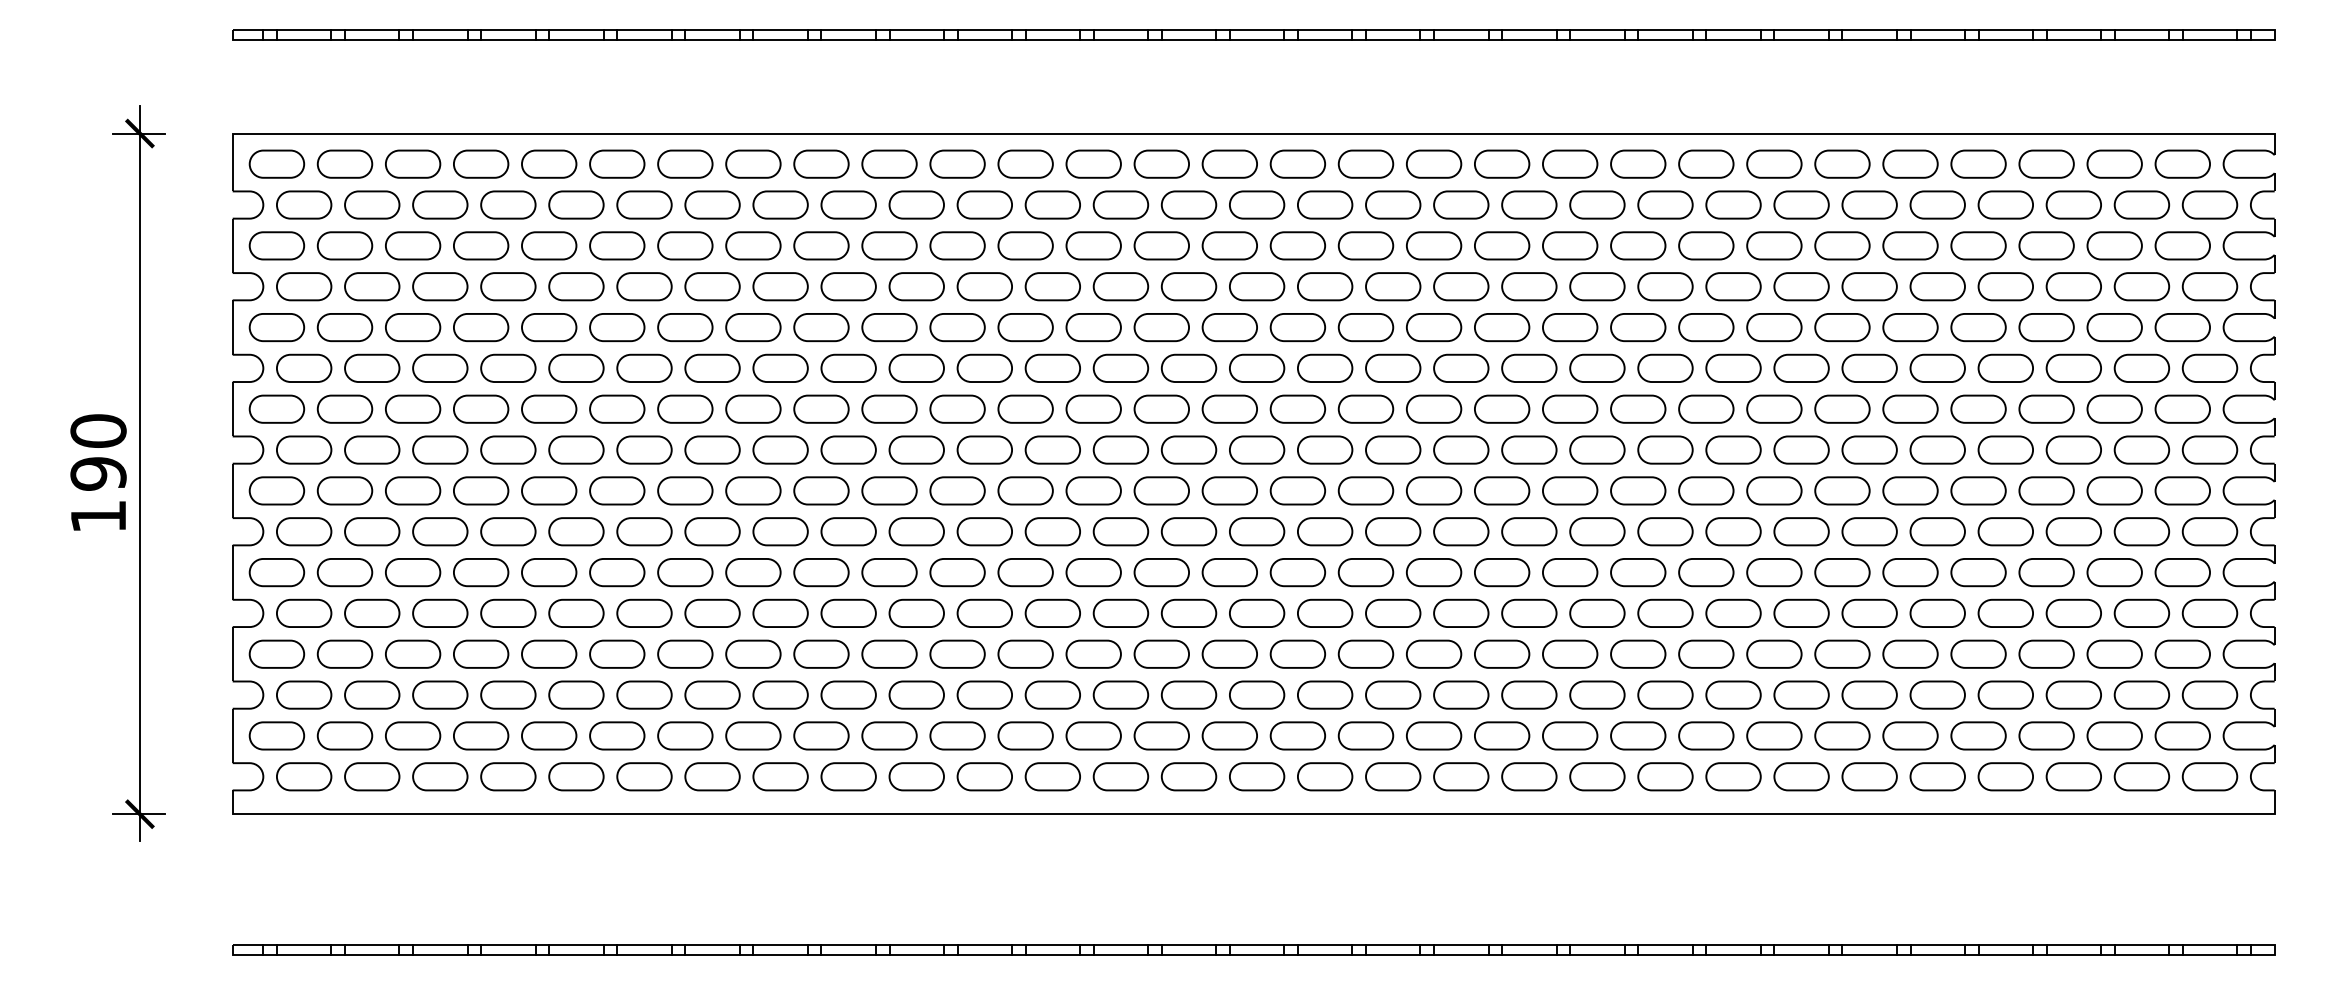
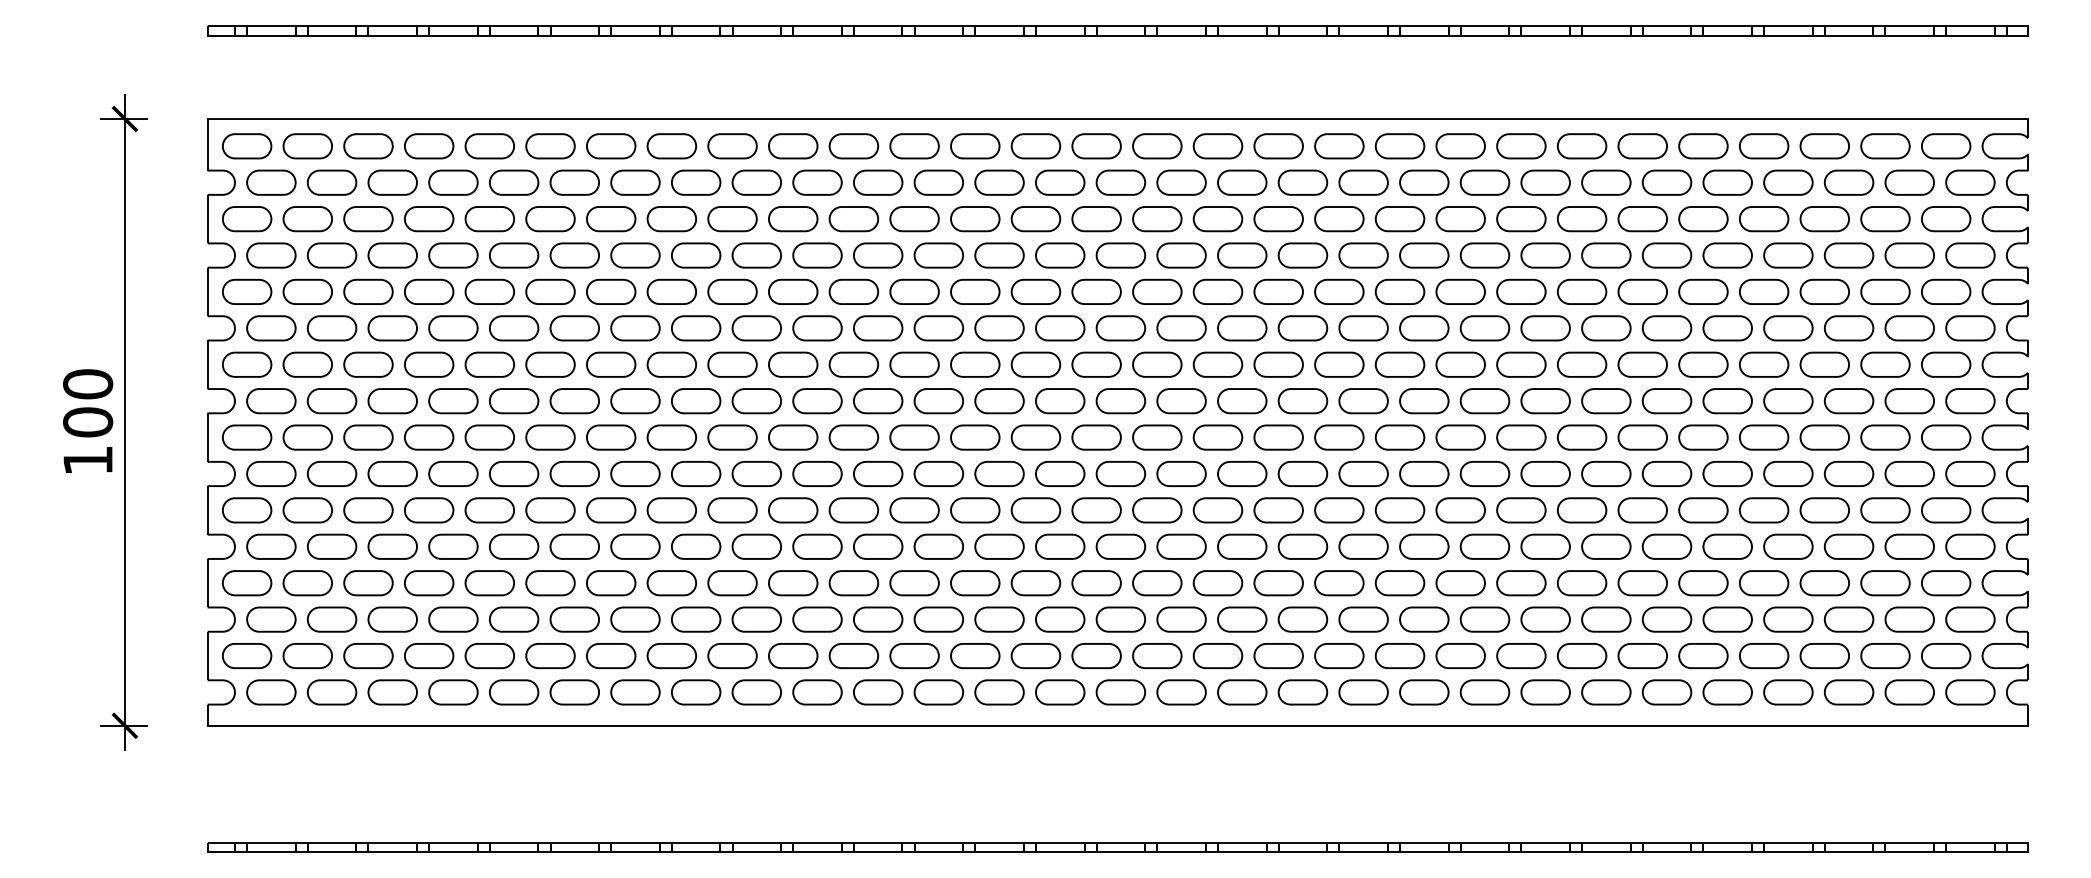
text: (98, 473) -> (88, 422), 190 -> 100

